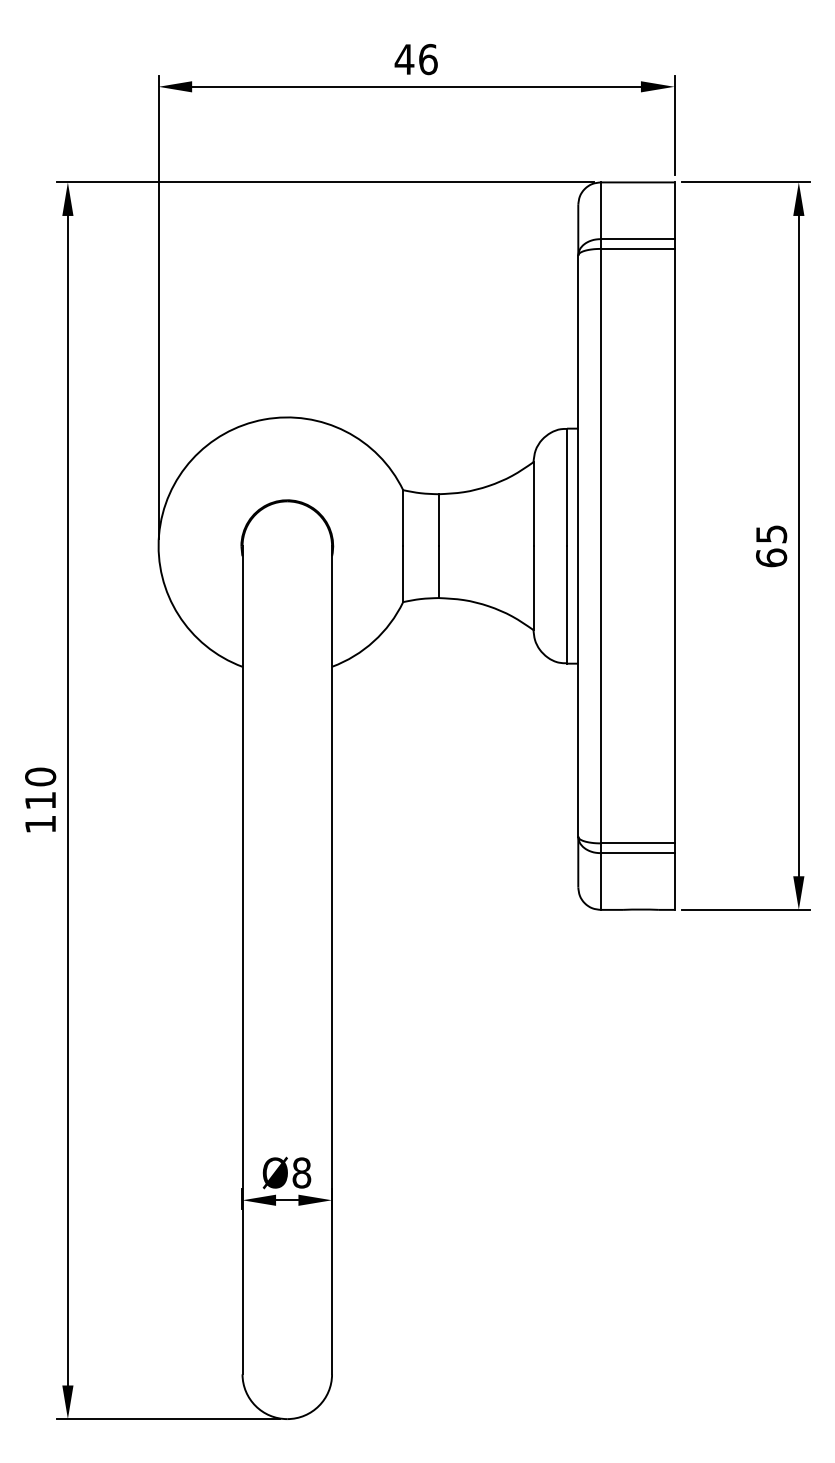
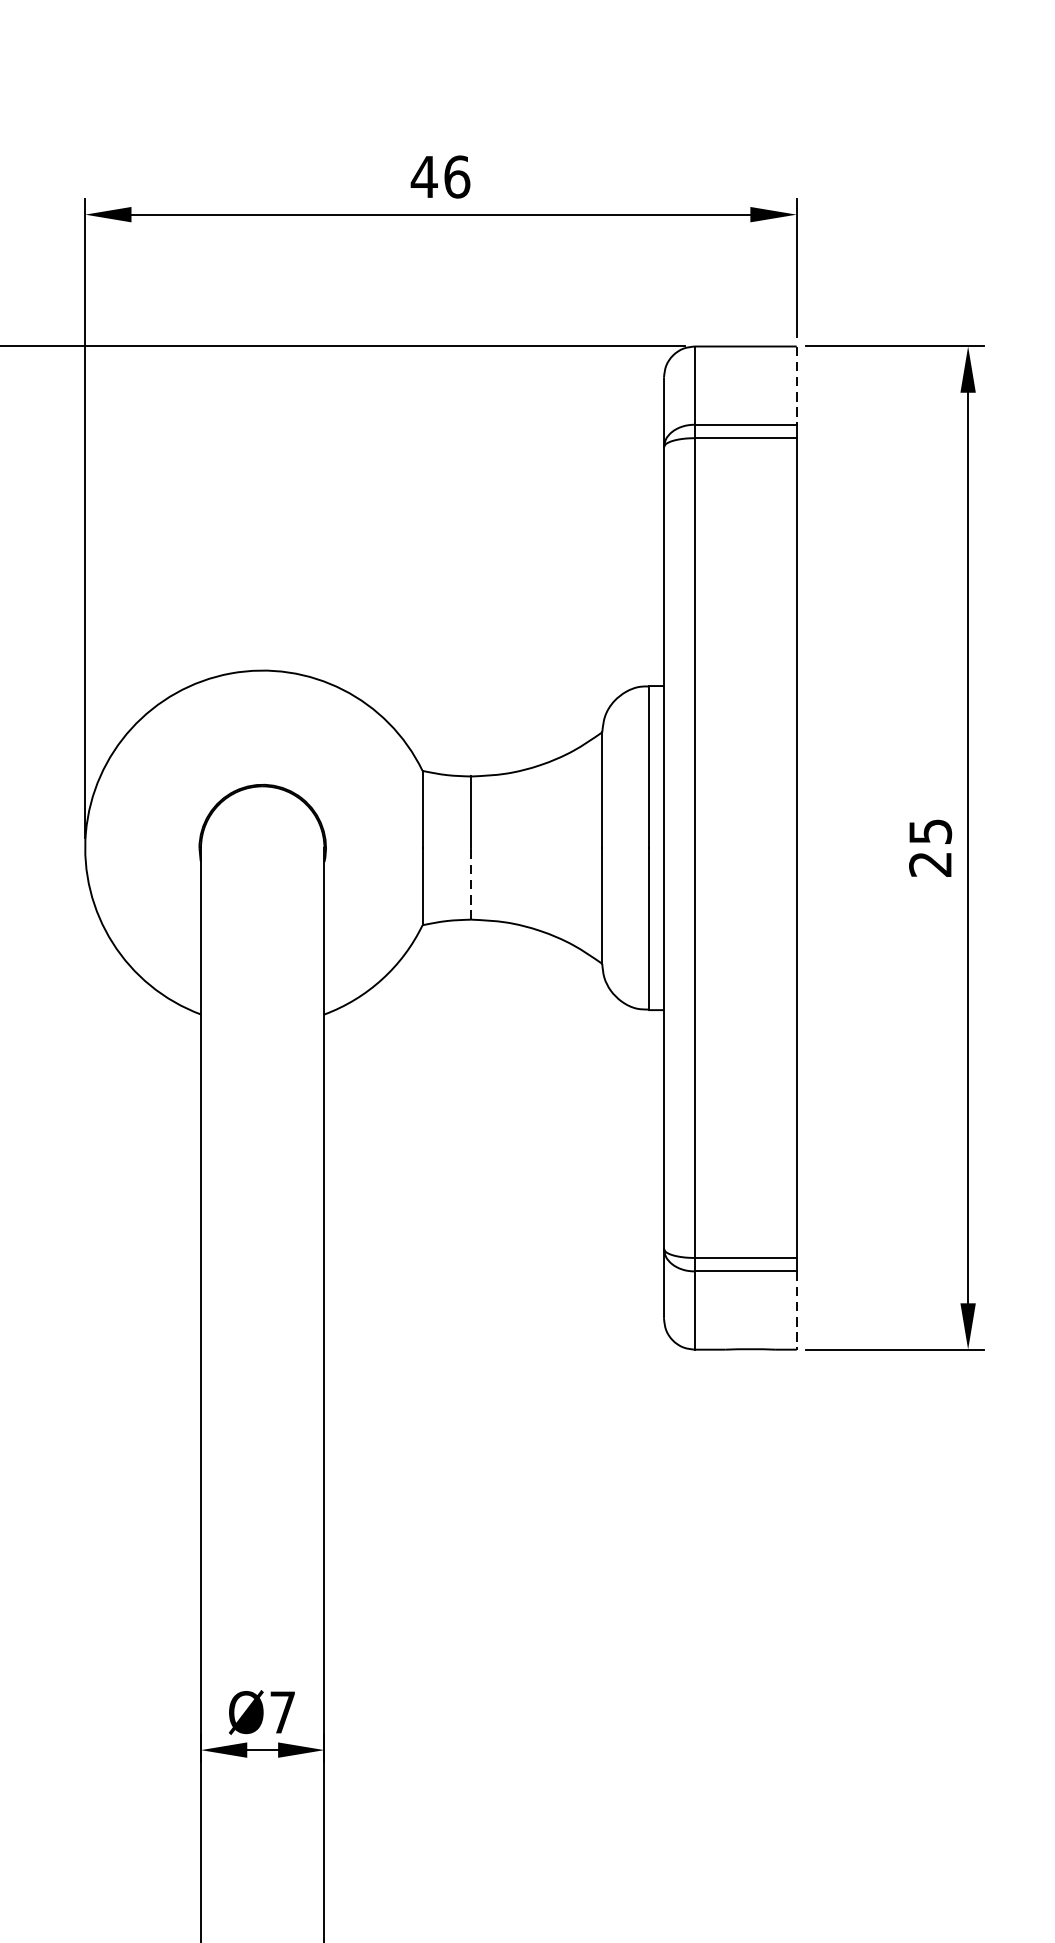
line: (674, 211) -> (796, 386), solid -> dashed
text: (771, 557) -> (930, 863), 65 -> 25
line: (438, 572) -> (471, 884), solid -> dashed
line: (674, 882) -> (796, 1311), solid -> dashed
text: (301, 1172) -> (282, 1711), Ø8 -> Ø7

